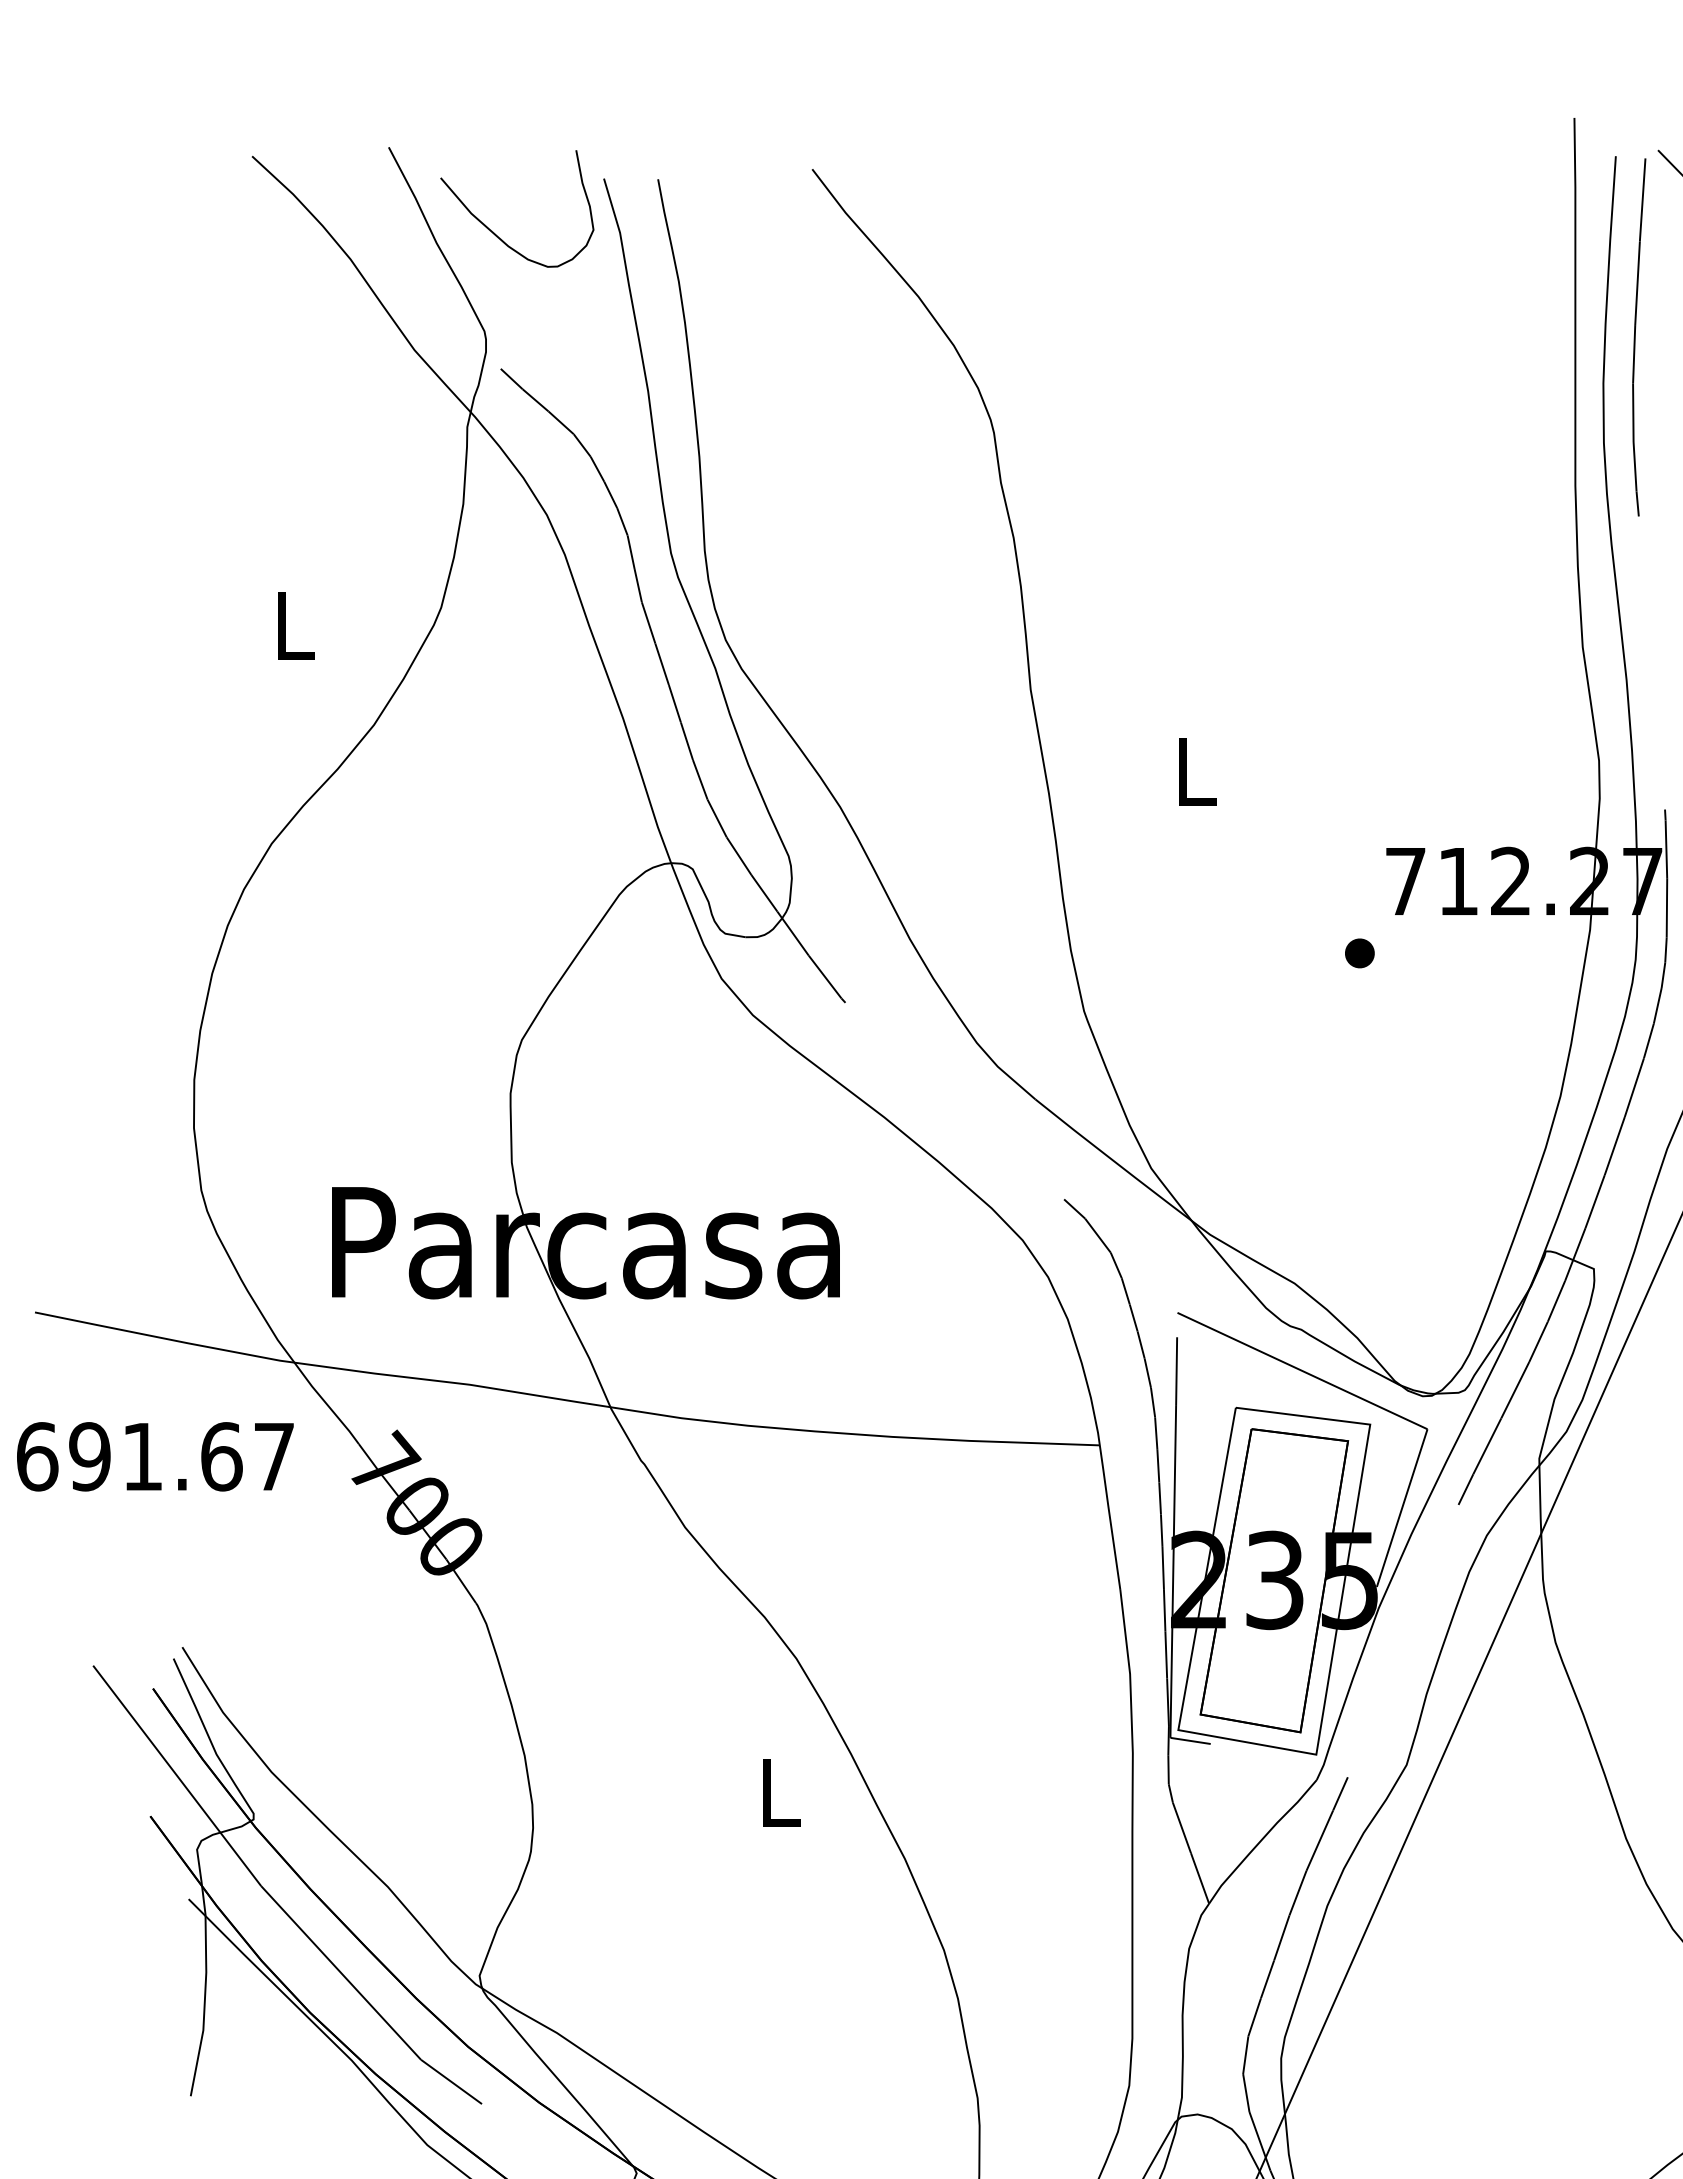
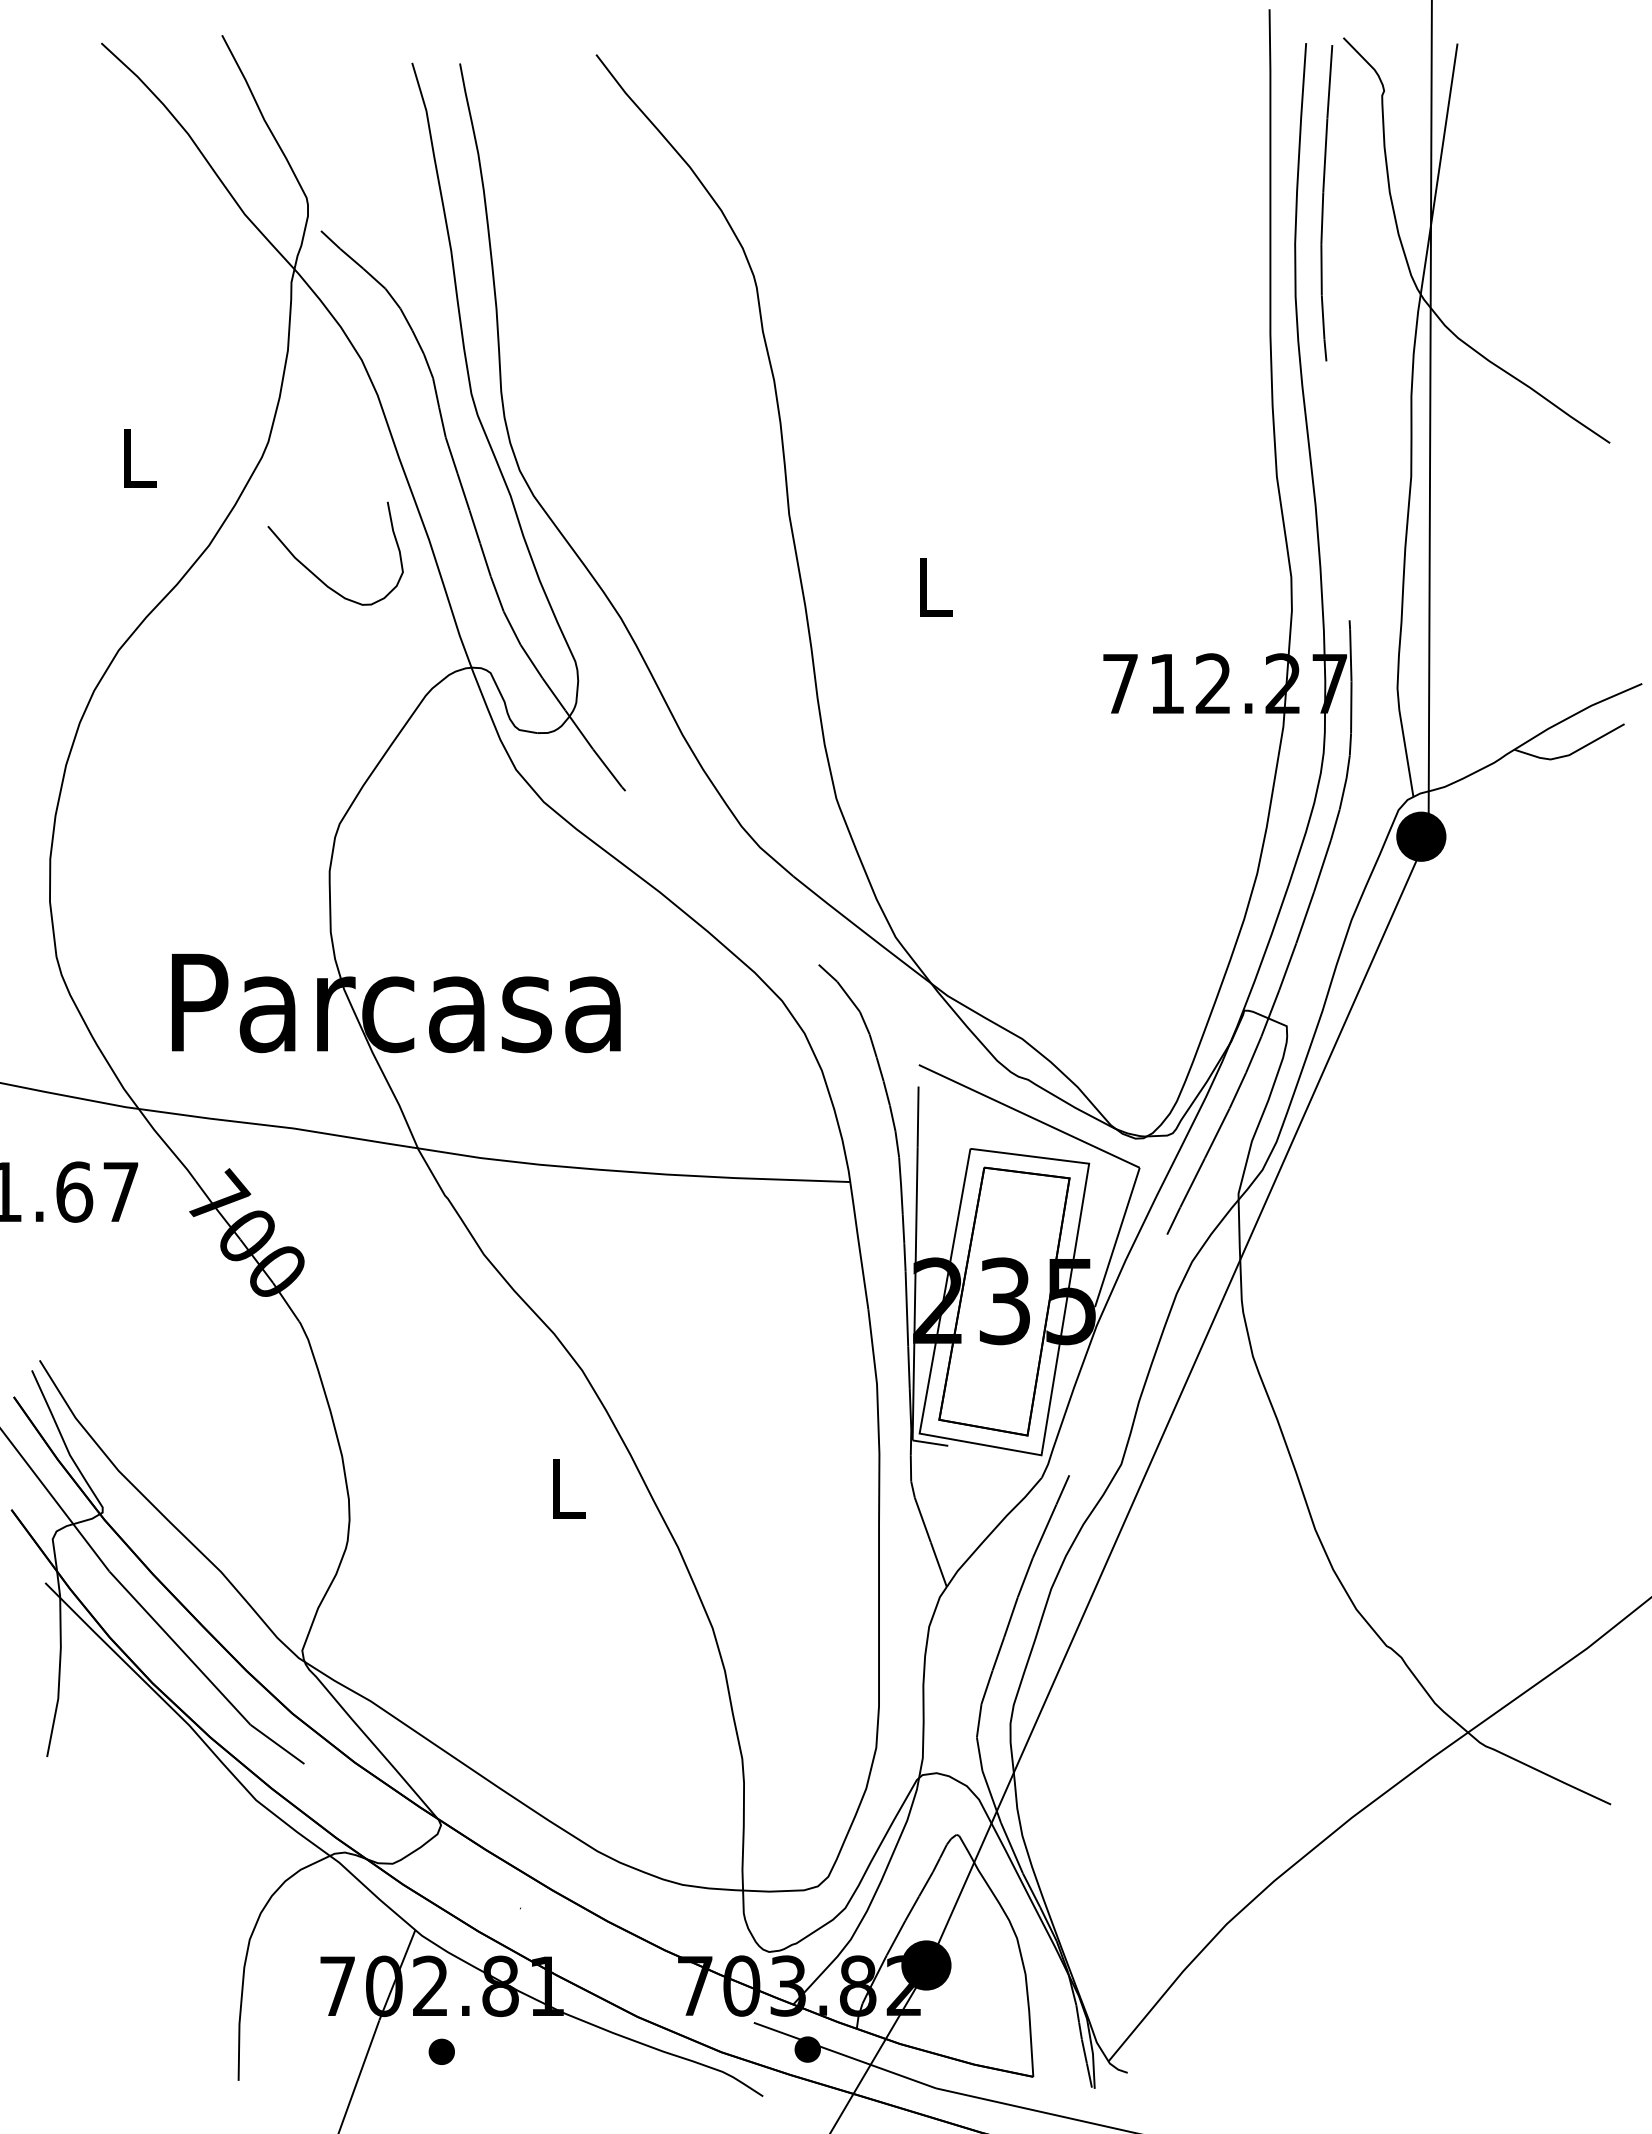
curve: (493, 231) -> (314, 573), moved
part: (1359, 953) -> (1079, 747), removed

